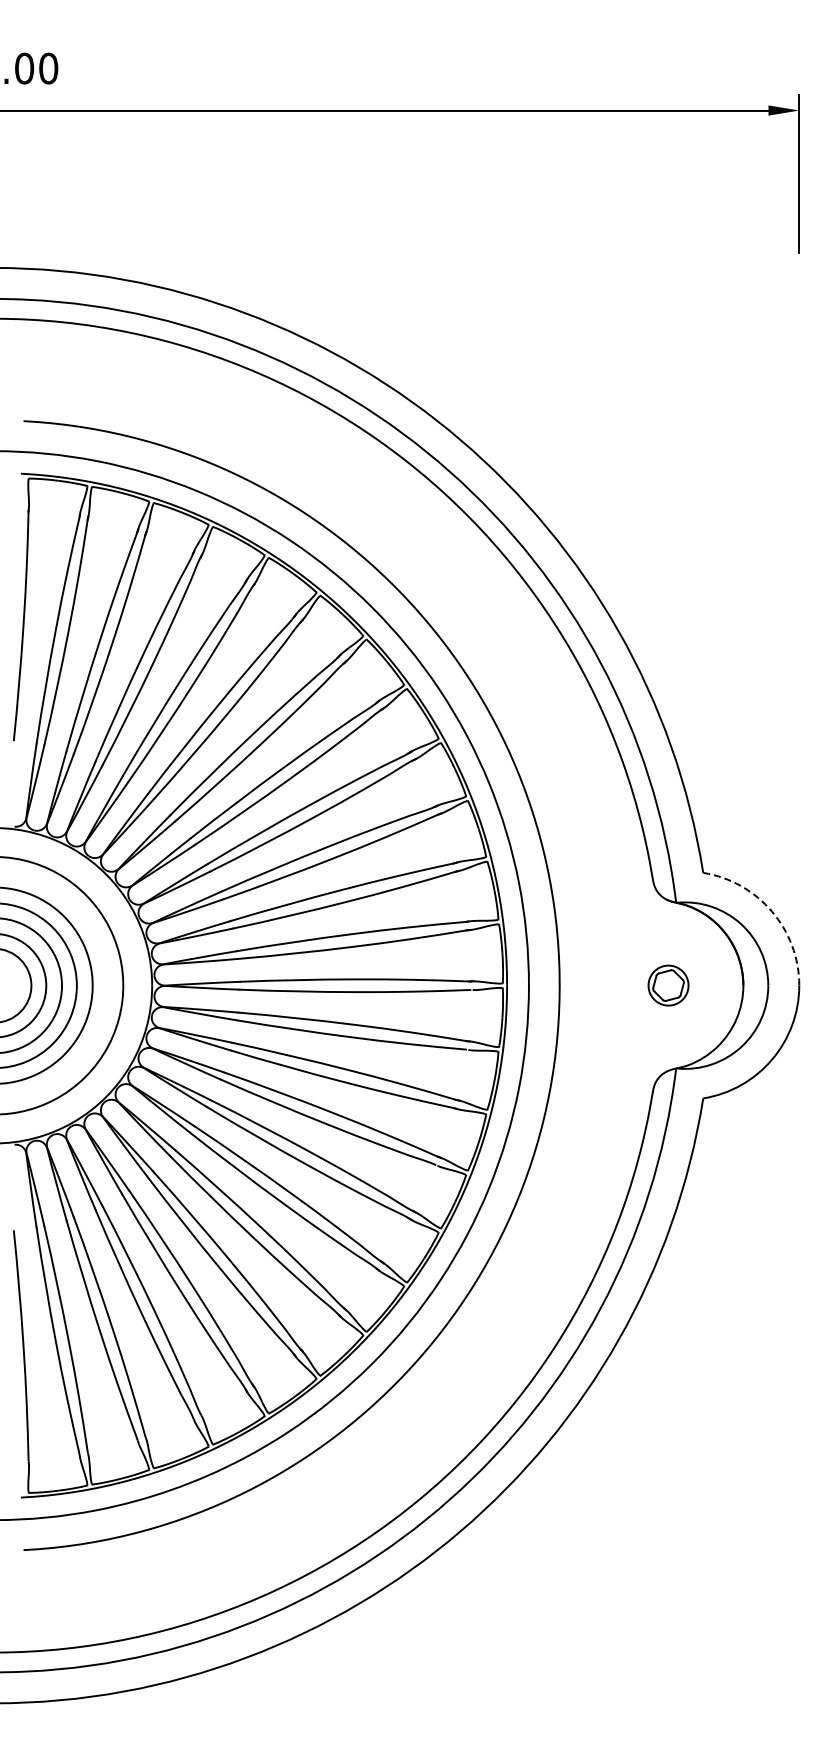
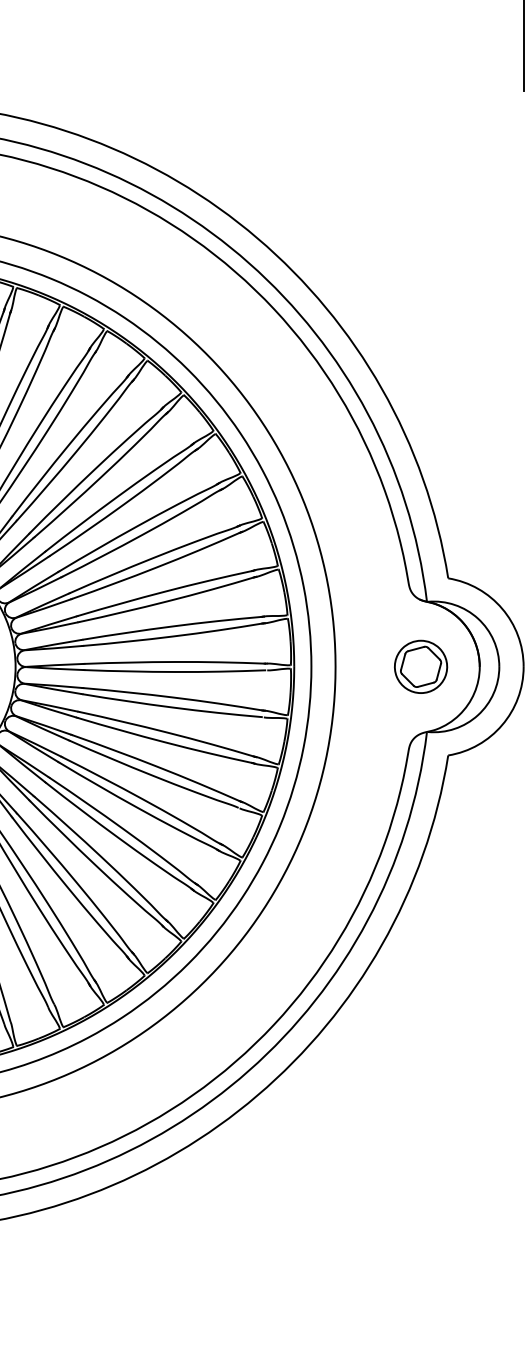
arc: (772, 911) -> (502, 608), dashed -> solid
part: (668, 985) -> (420, 666), size x1.67

